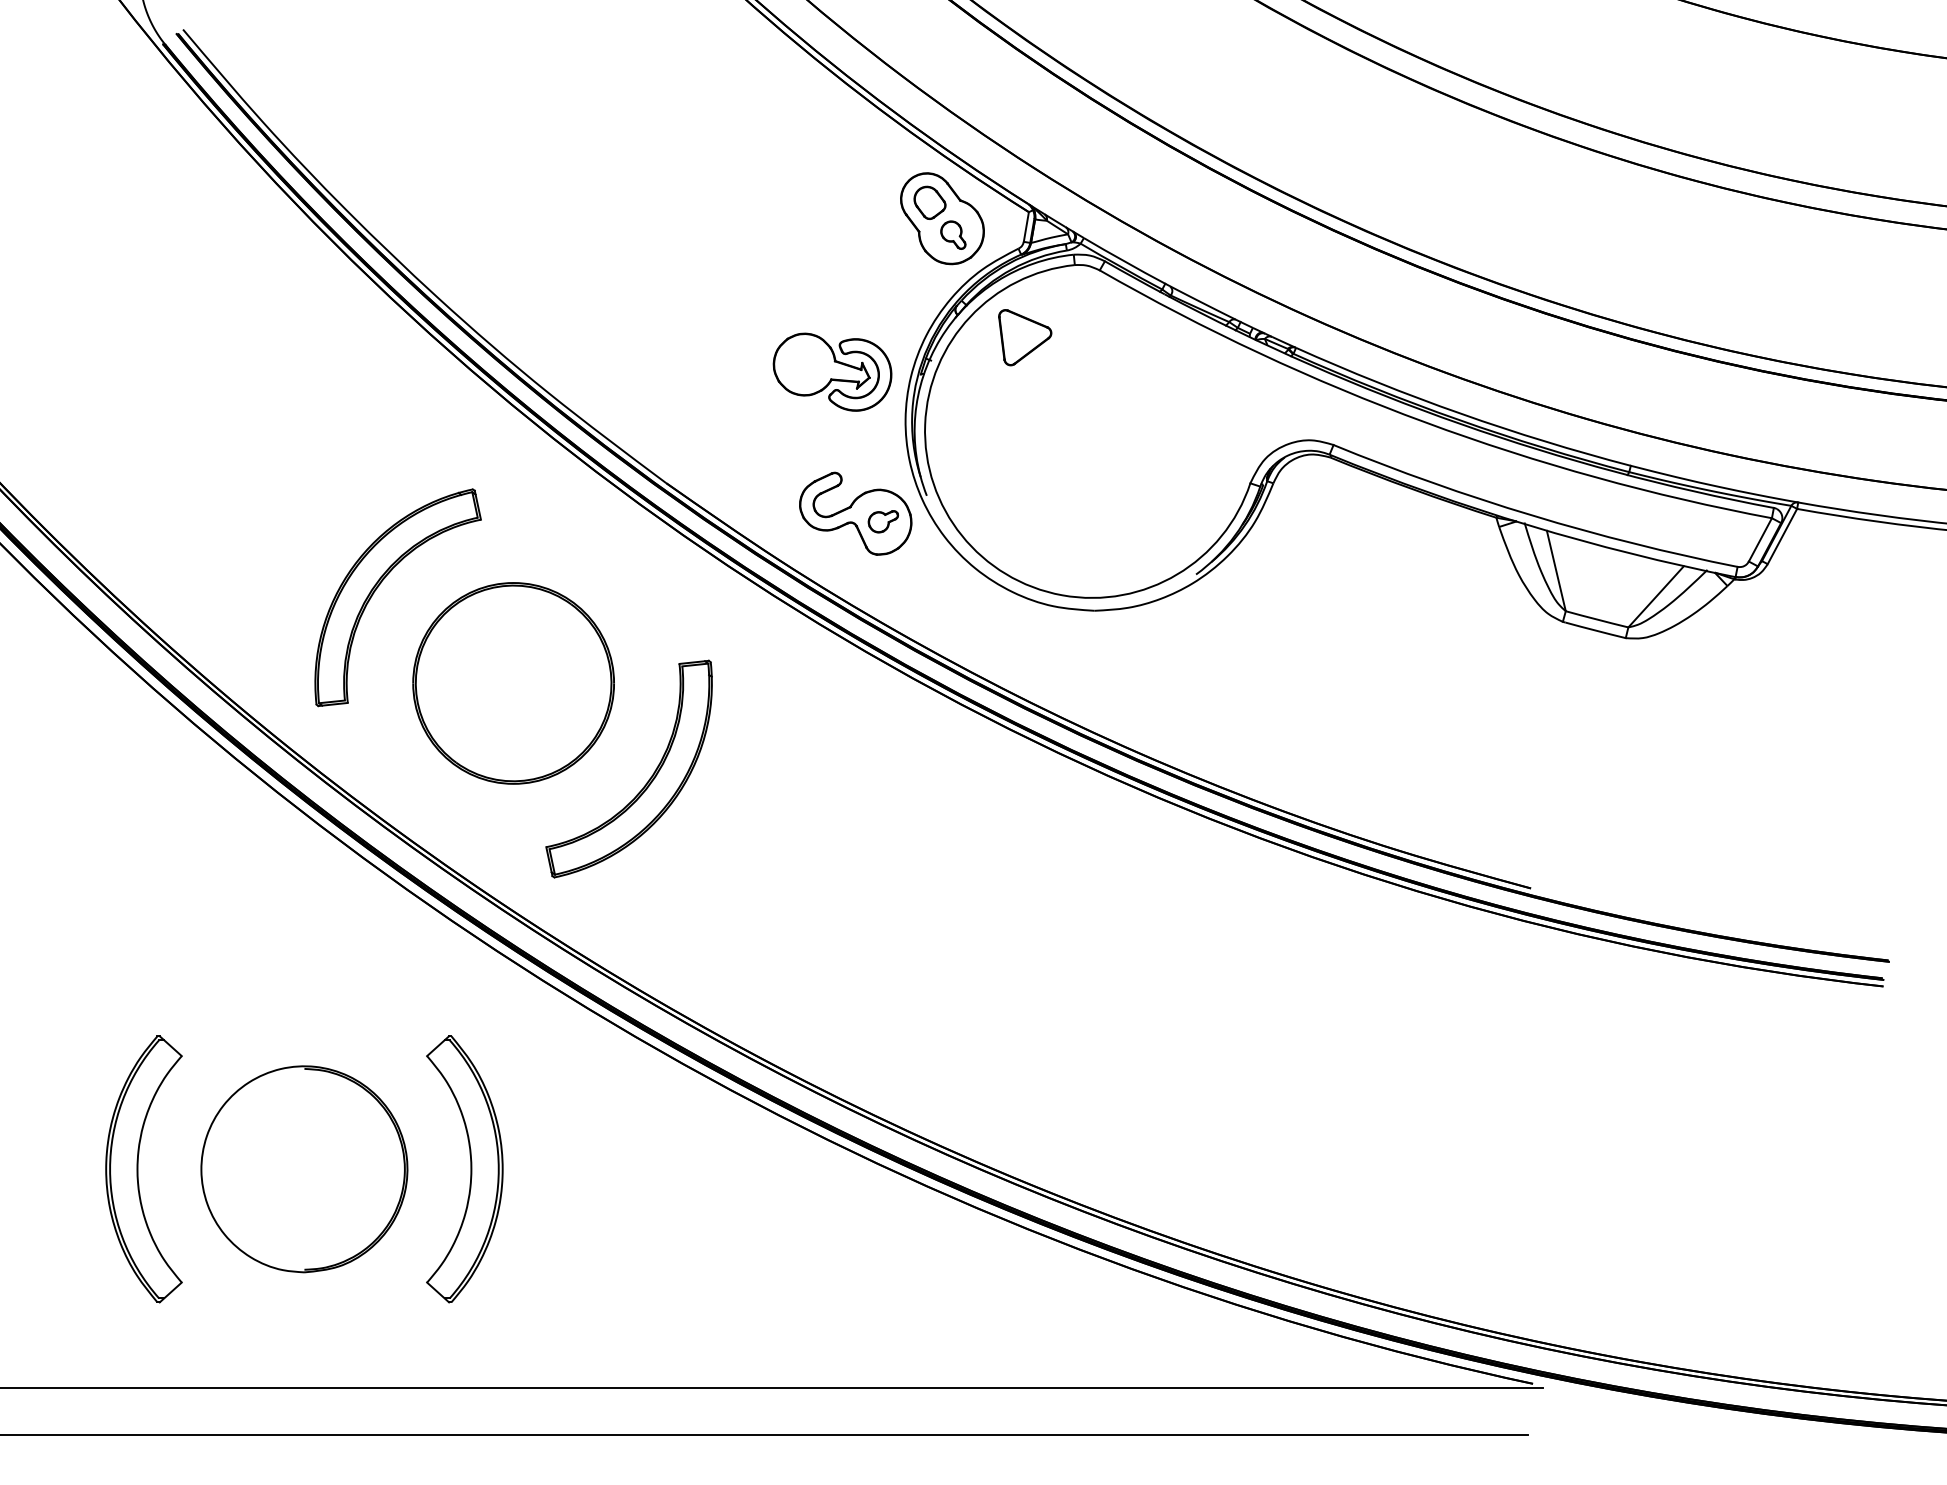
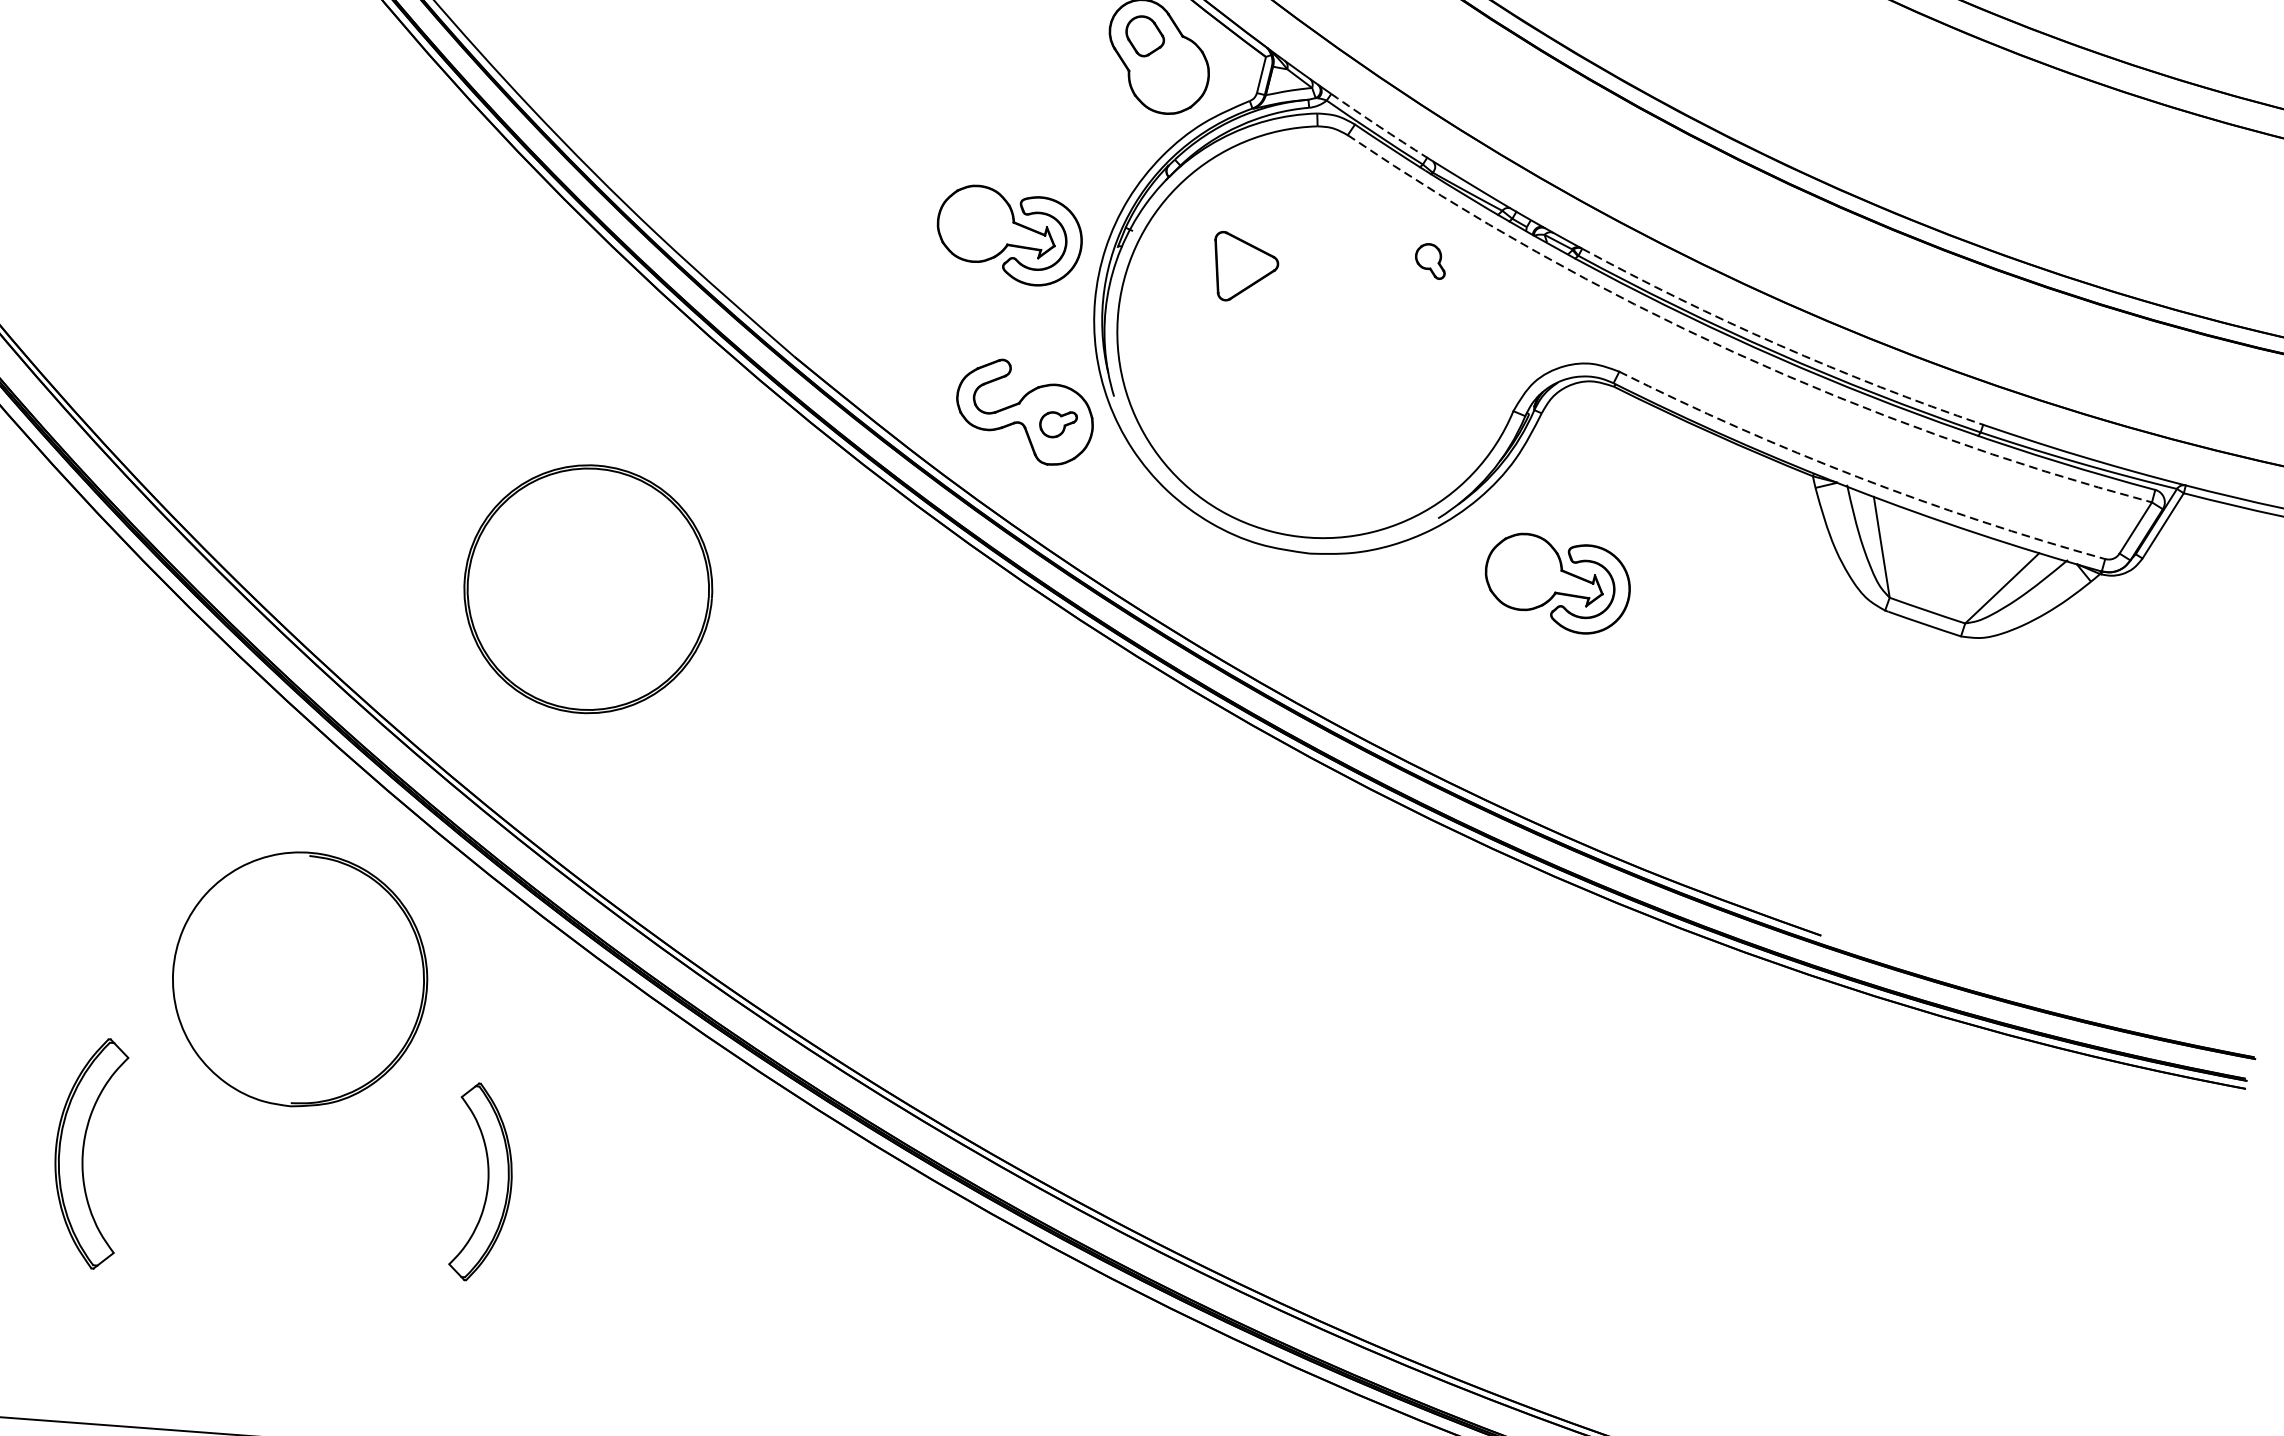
part: (953, 234) -> (1430, 260), moved
arc: (1124, 261) -> (1379, 126), solid -> dashed
part: (1025, 337) -> (1245, 267), moved
arc: (1461, 413) -> (1779, 344), solid -> dashed
arc: (1425, 422) -> (1734, 352), solid -> dashed
arc: (1532, 515) -> (1857, 476), solid -> dashed
part: (379, 586) -> (432, 457), removed
part: (1296, 619) -> (1557, 583), added
part: (646, 782) -> (742, 723), removed
part: (143, 1169) -> (87, 1153), size x0.7
part: (304, 1169) -> (300, 979), moved
part: (464, 1169) -> (482, 1182), size x0.6

